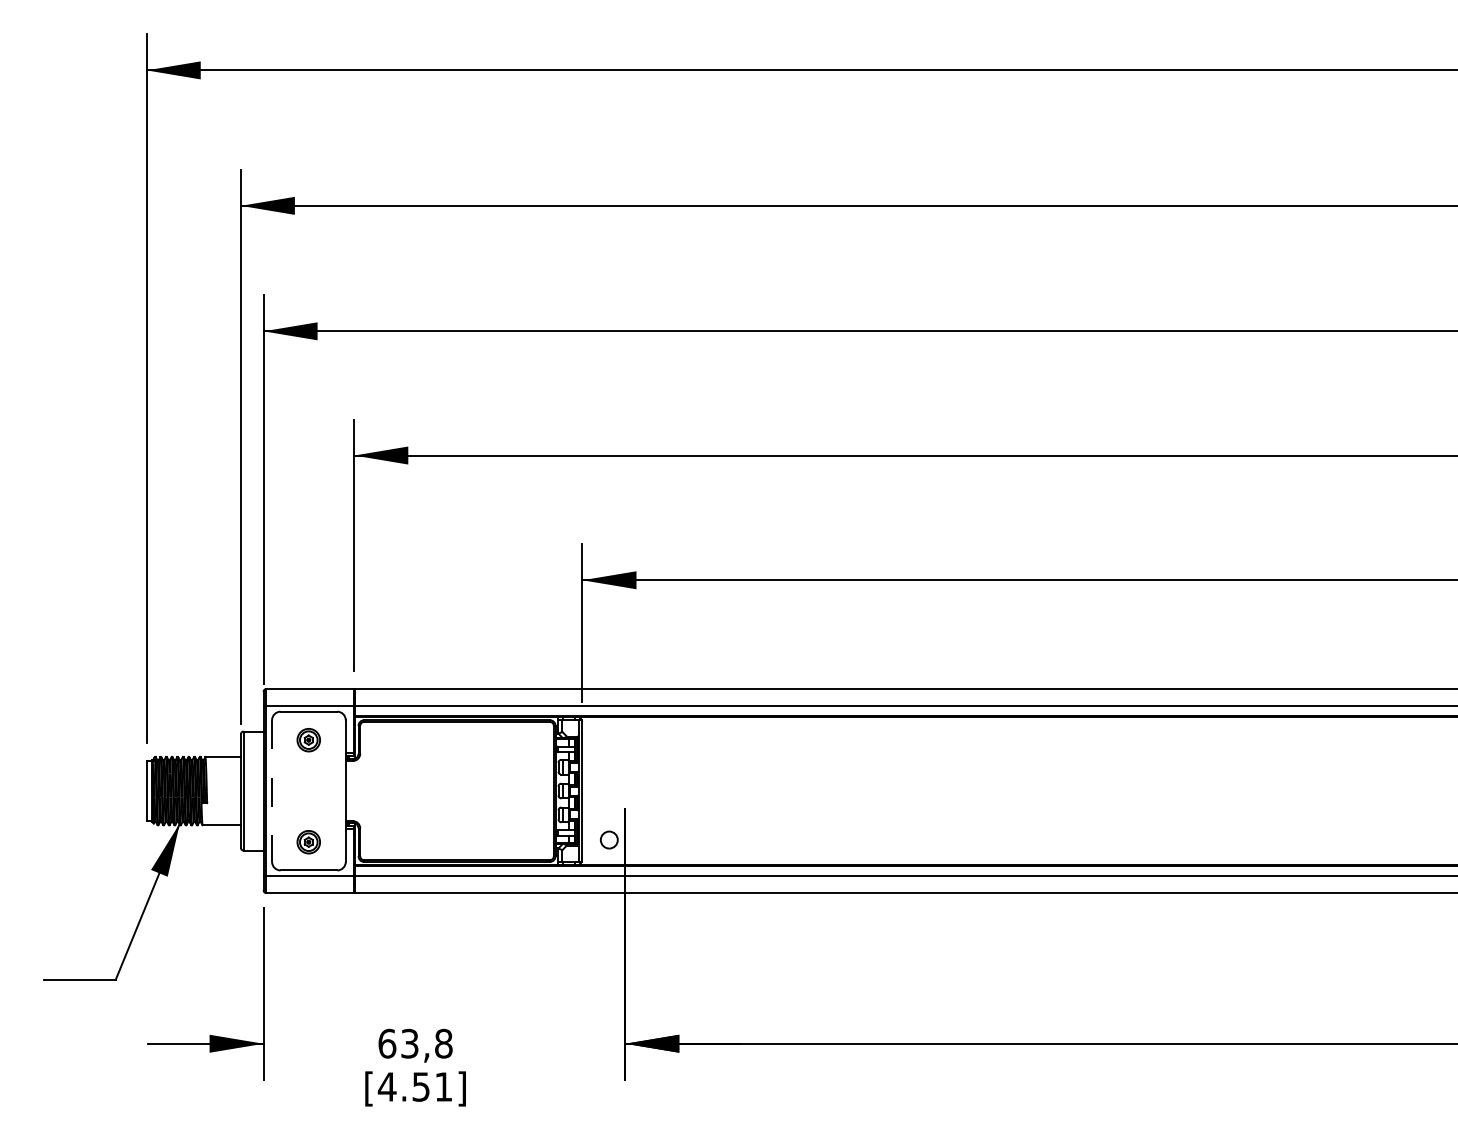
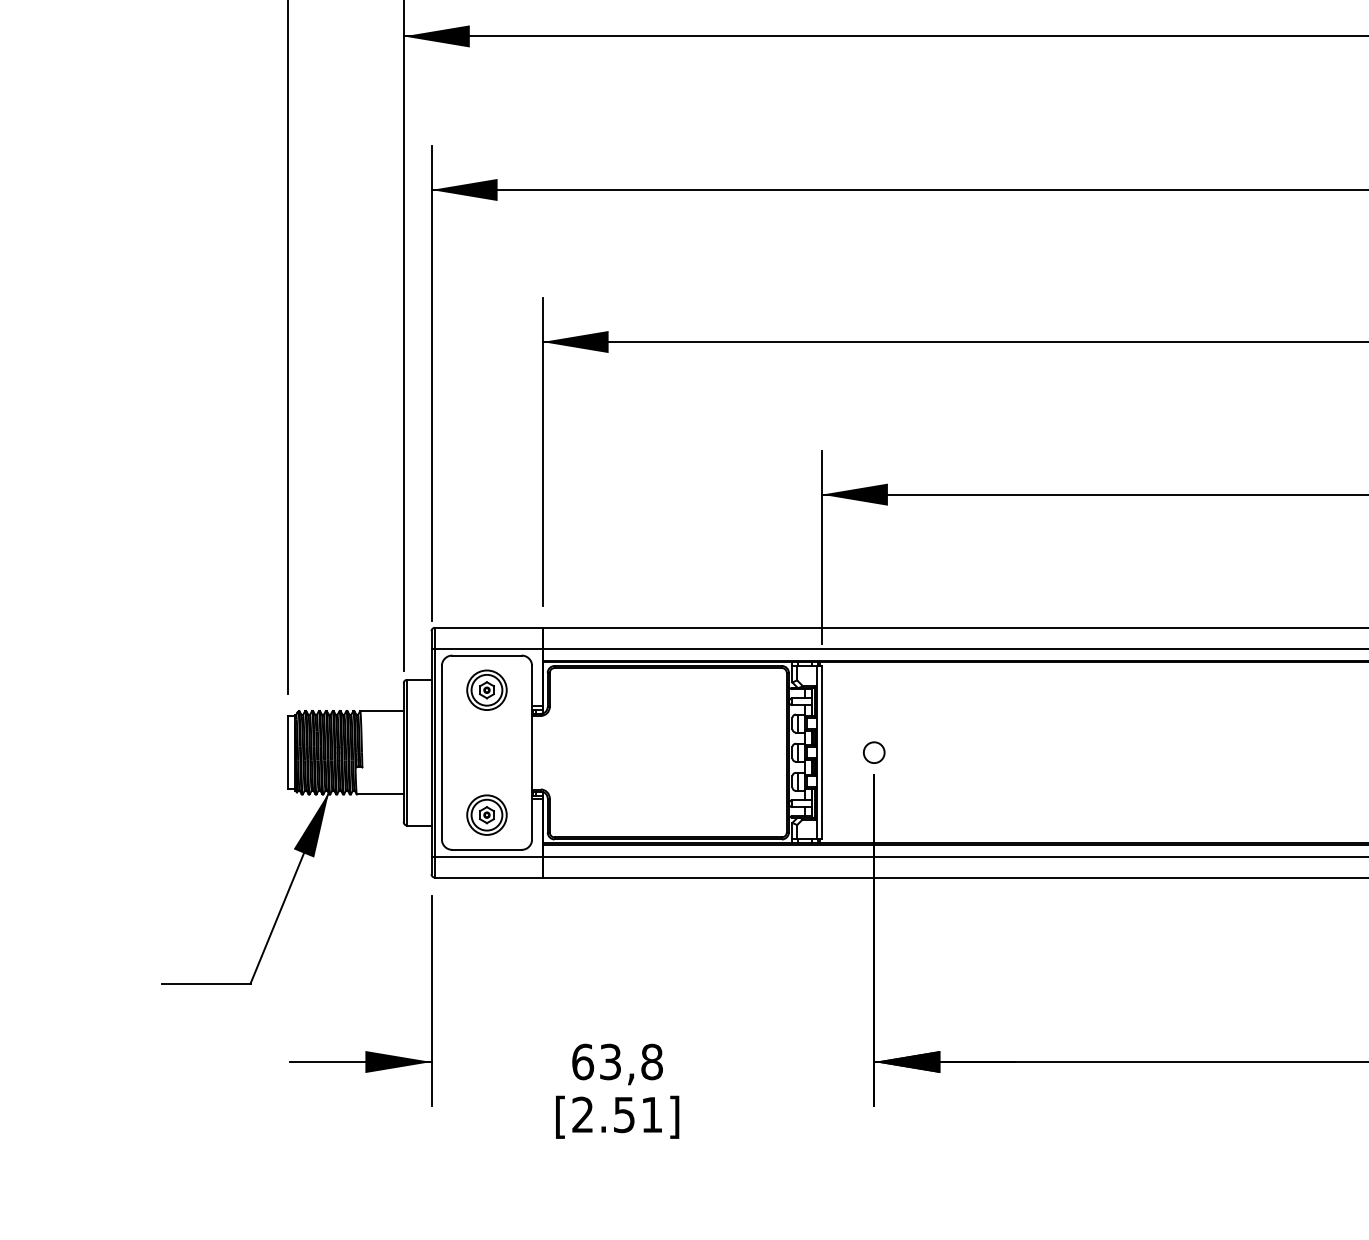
part: (308, 740) -> (486, 690), size x1.43
line: (272, 791) -> (442, 753), dashed -> solid
circle: (609, 839) -> (874, 752), moved
part: (308, 842) -> (486, 815), size x1.43
text: (386, 1086) -> (581, 1114), [4.51] -> [2.51]

